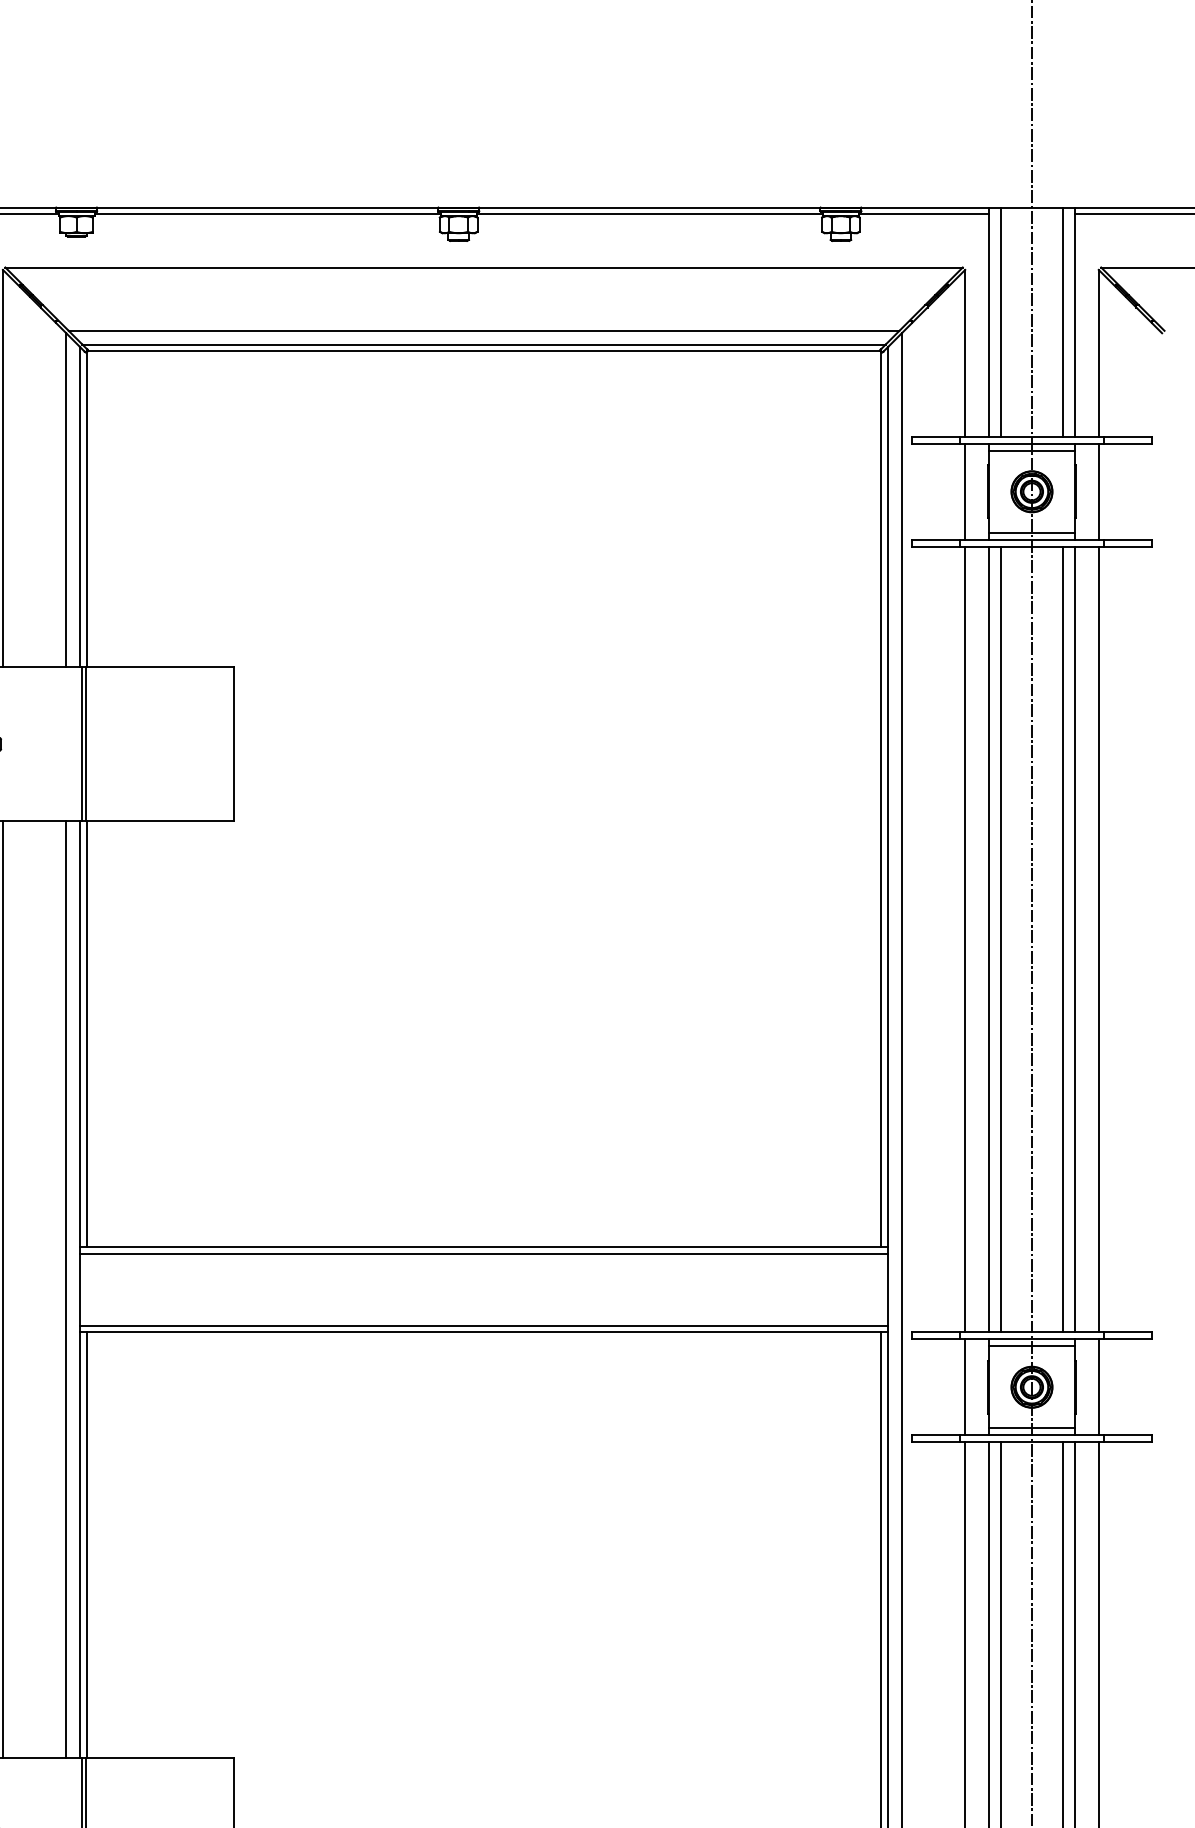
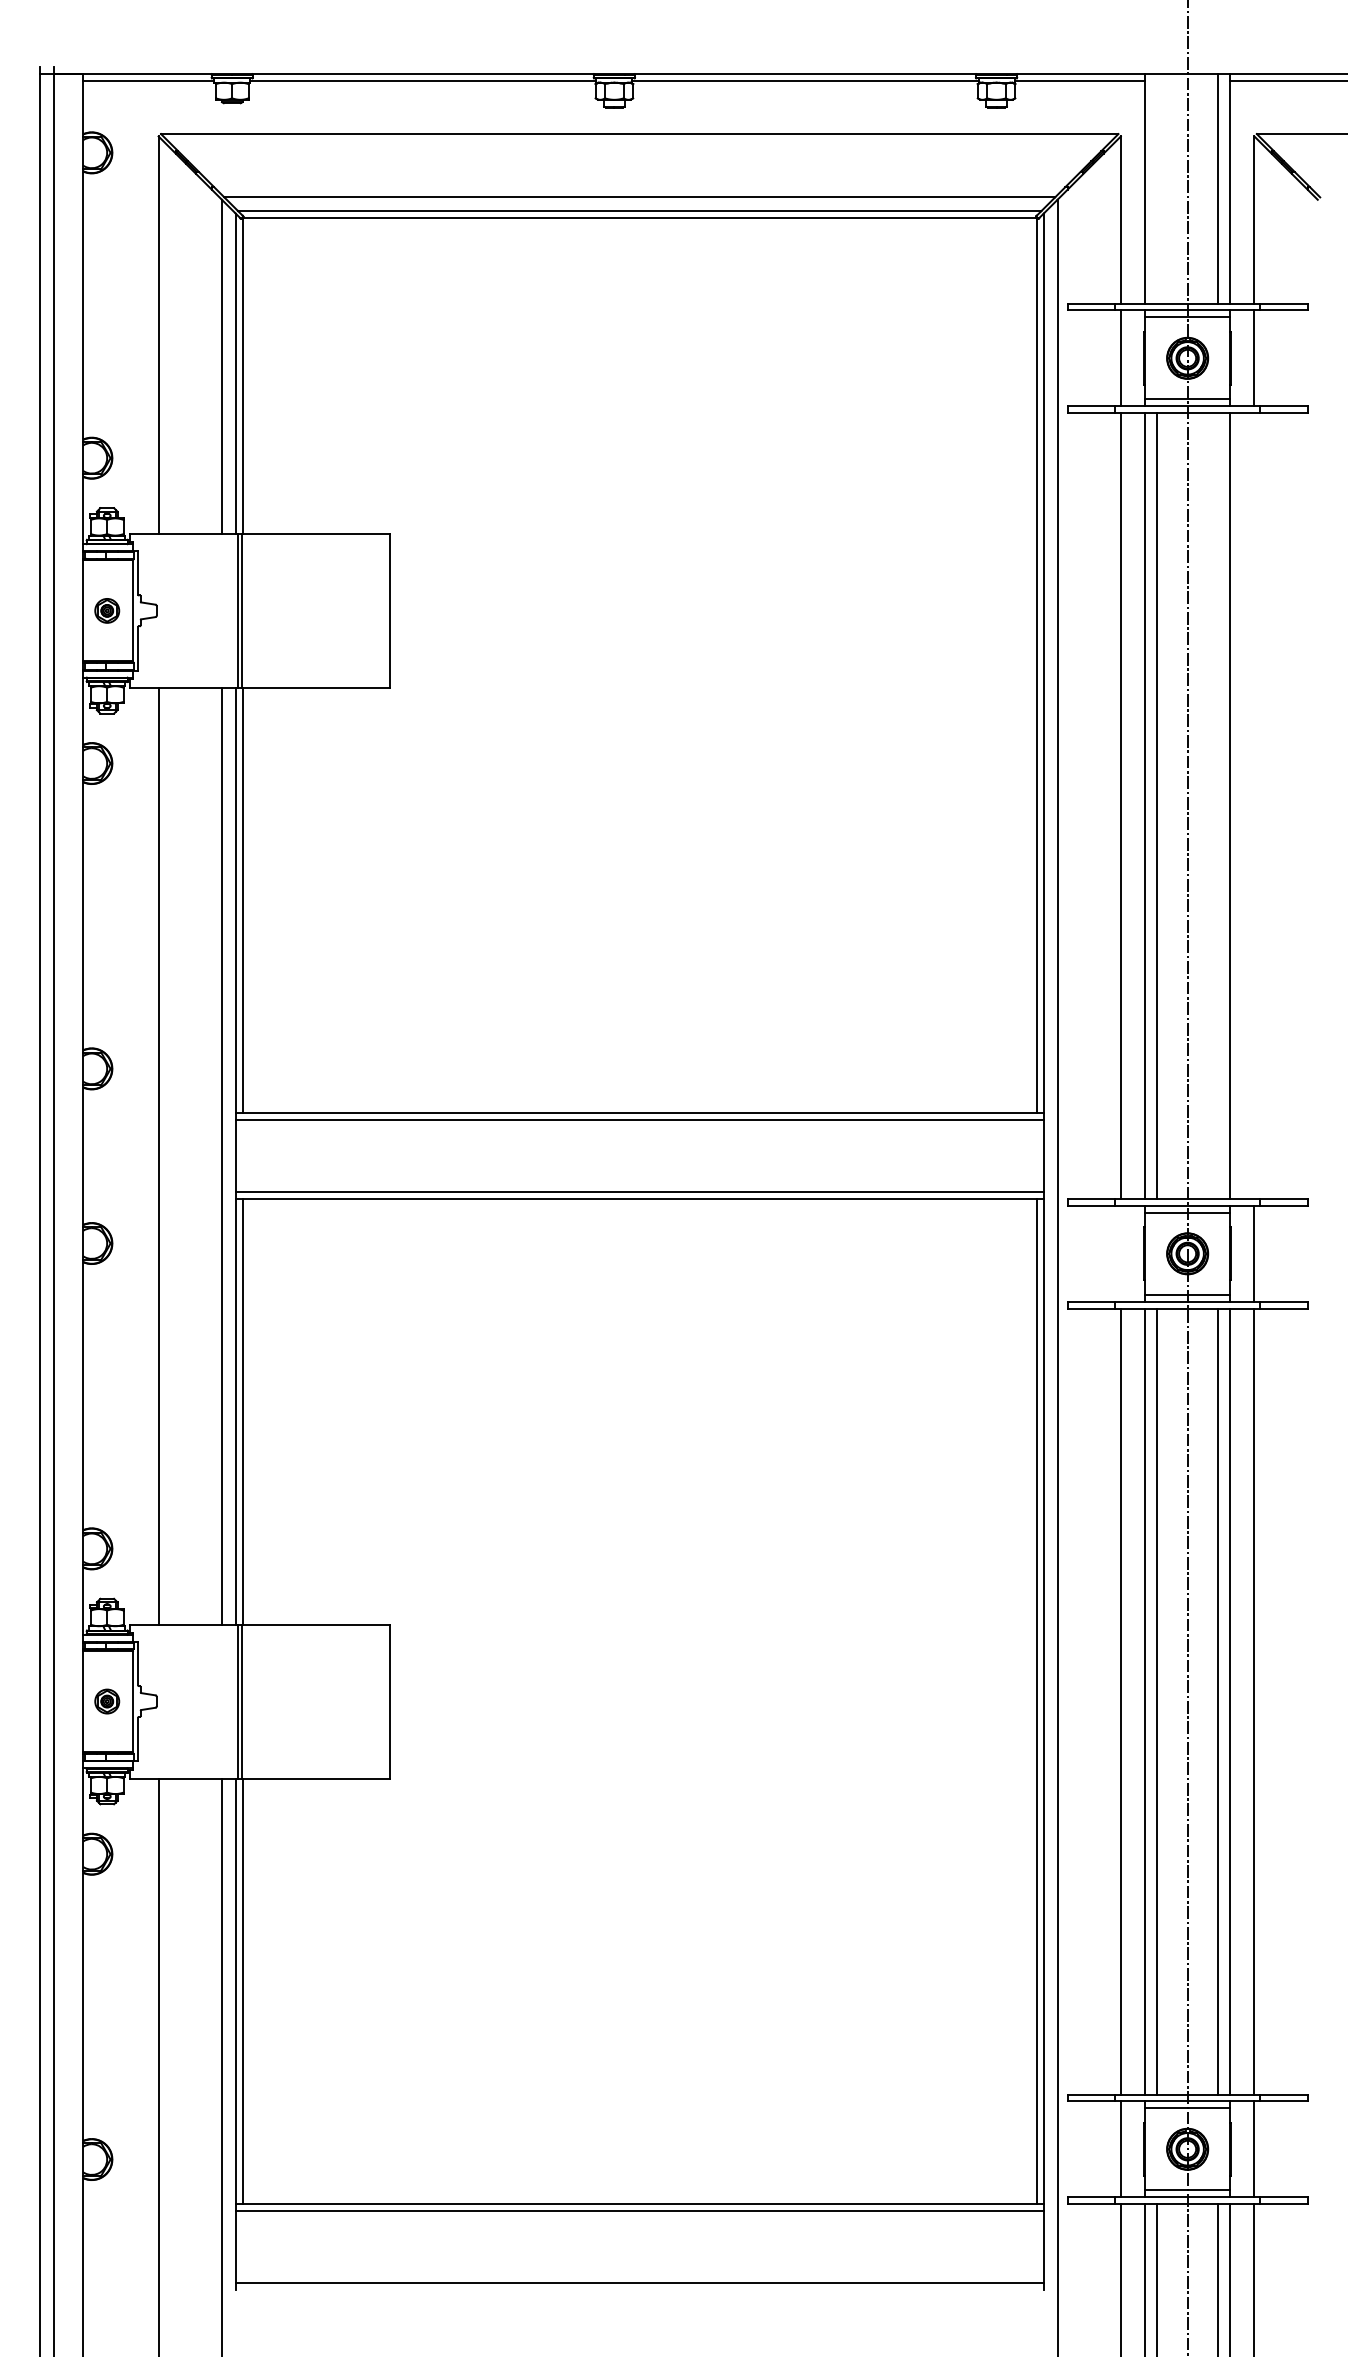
line: (1000, 321) -> (1156, 188), removed
line: (1062, 939) -> (1218, 806), removed
line: (1098, 939) -> (1254, 806), removed
line: (964, 1386) -> (1120, 1253), removed

